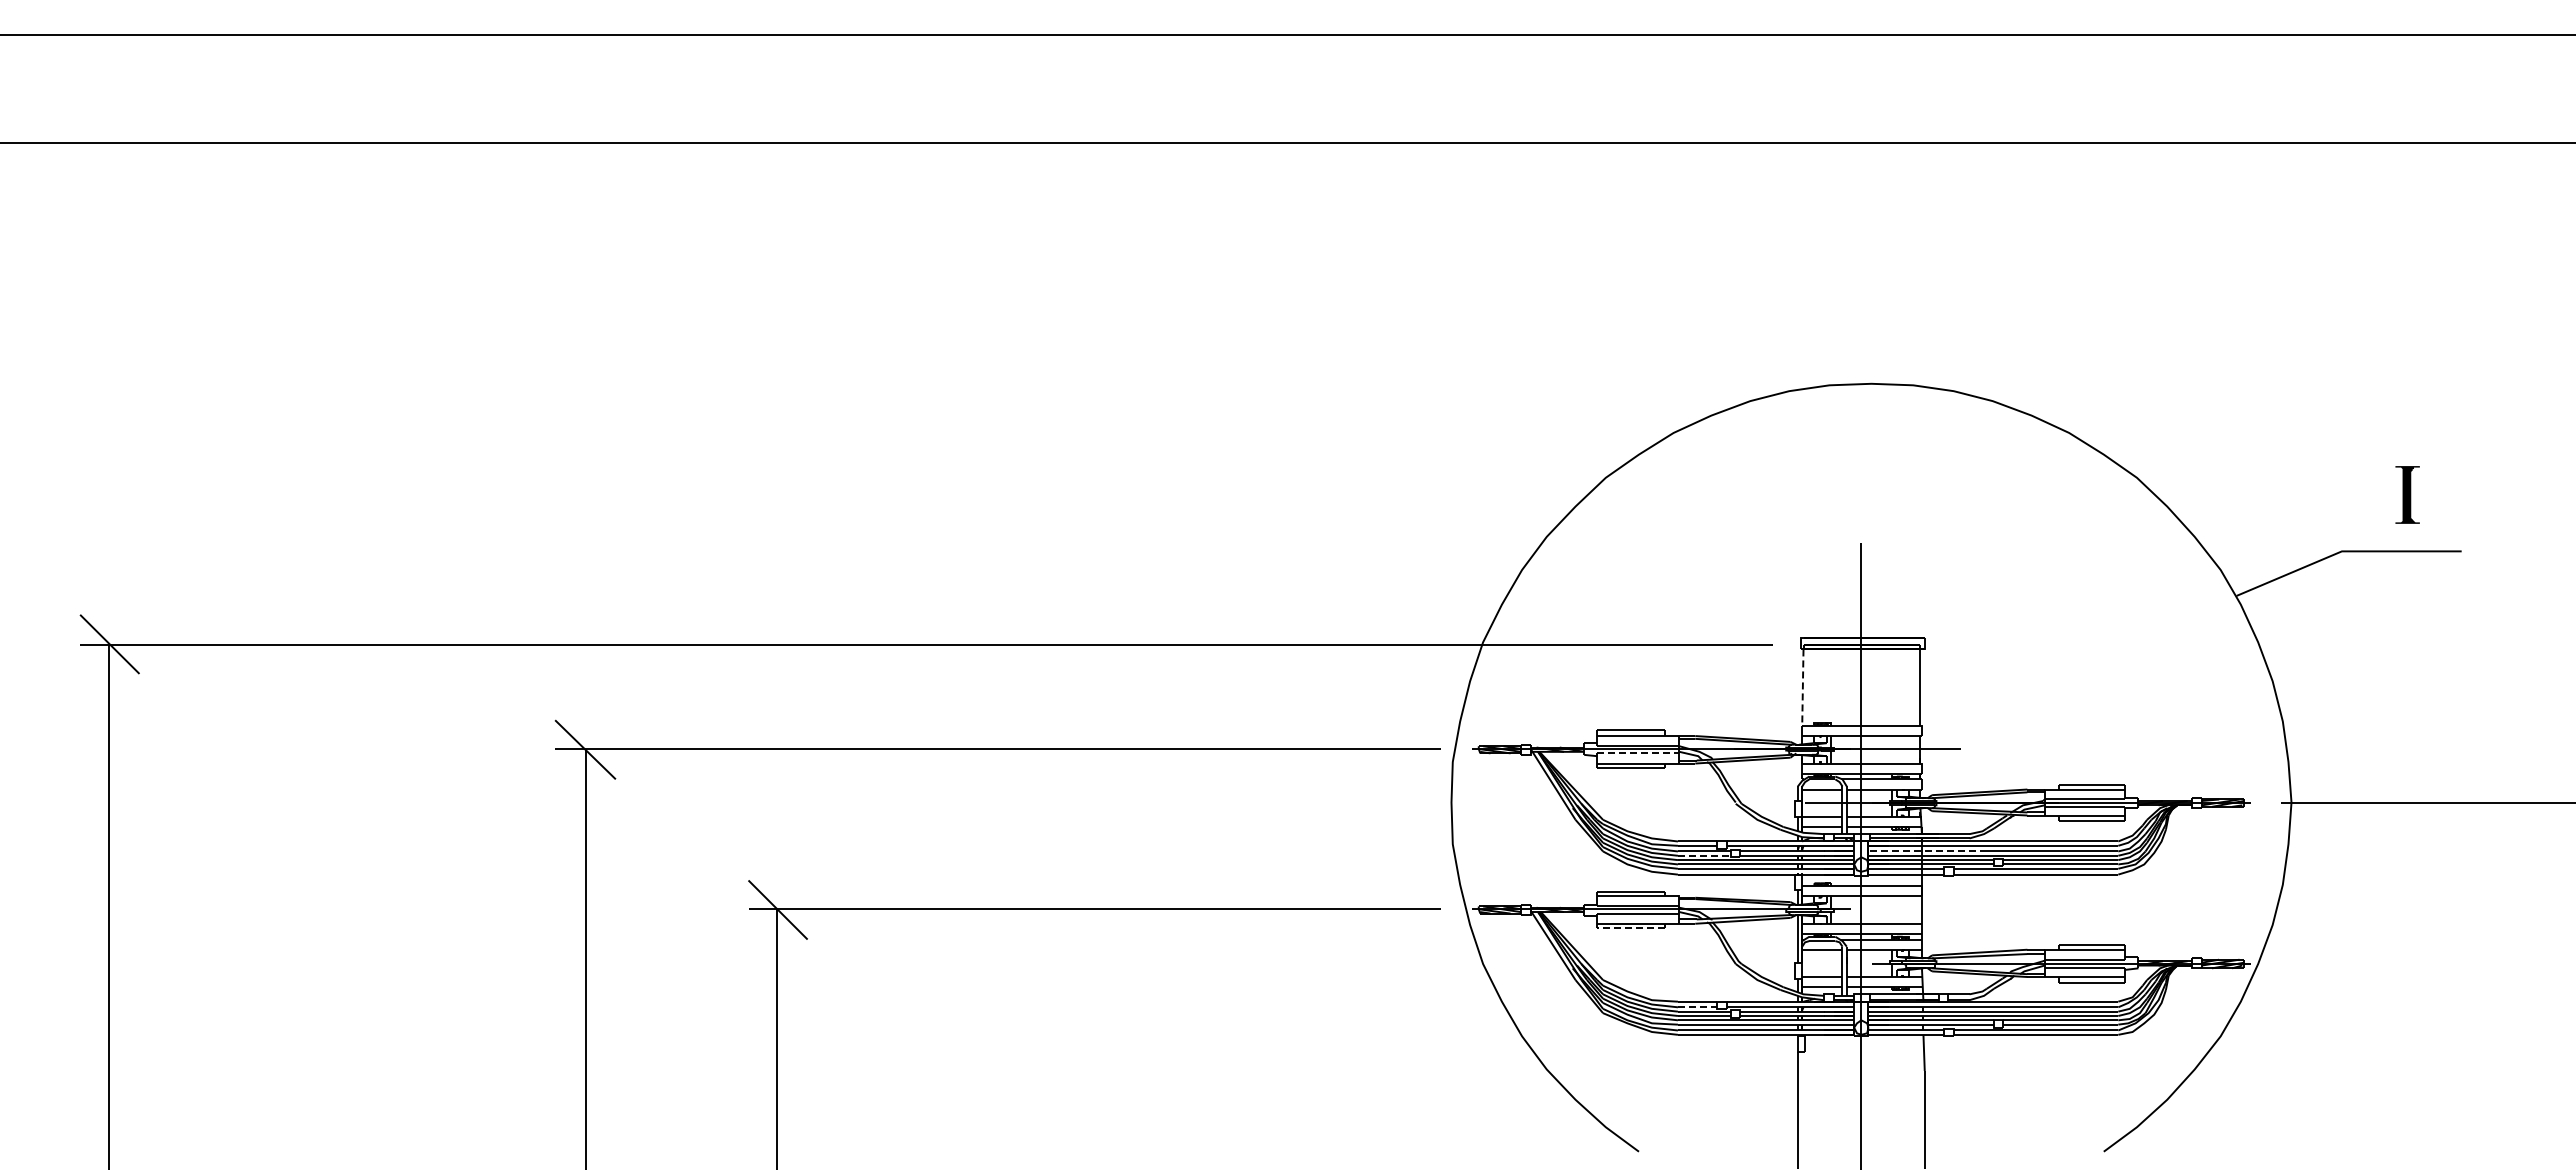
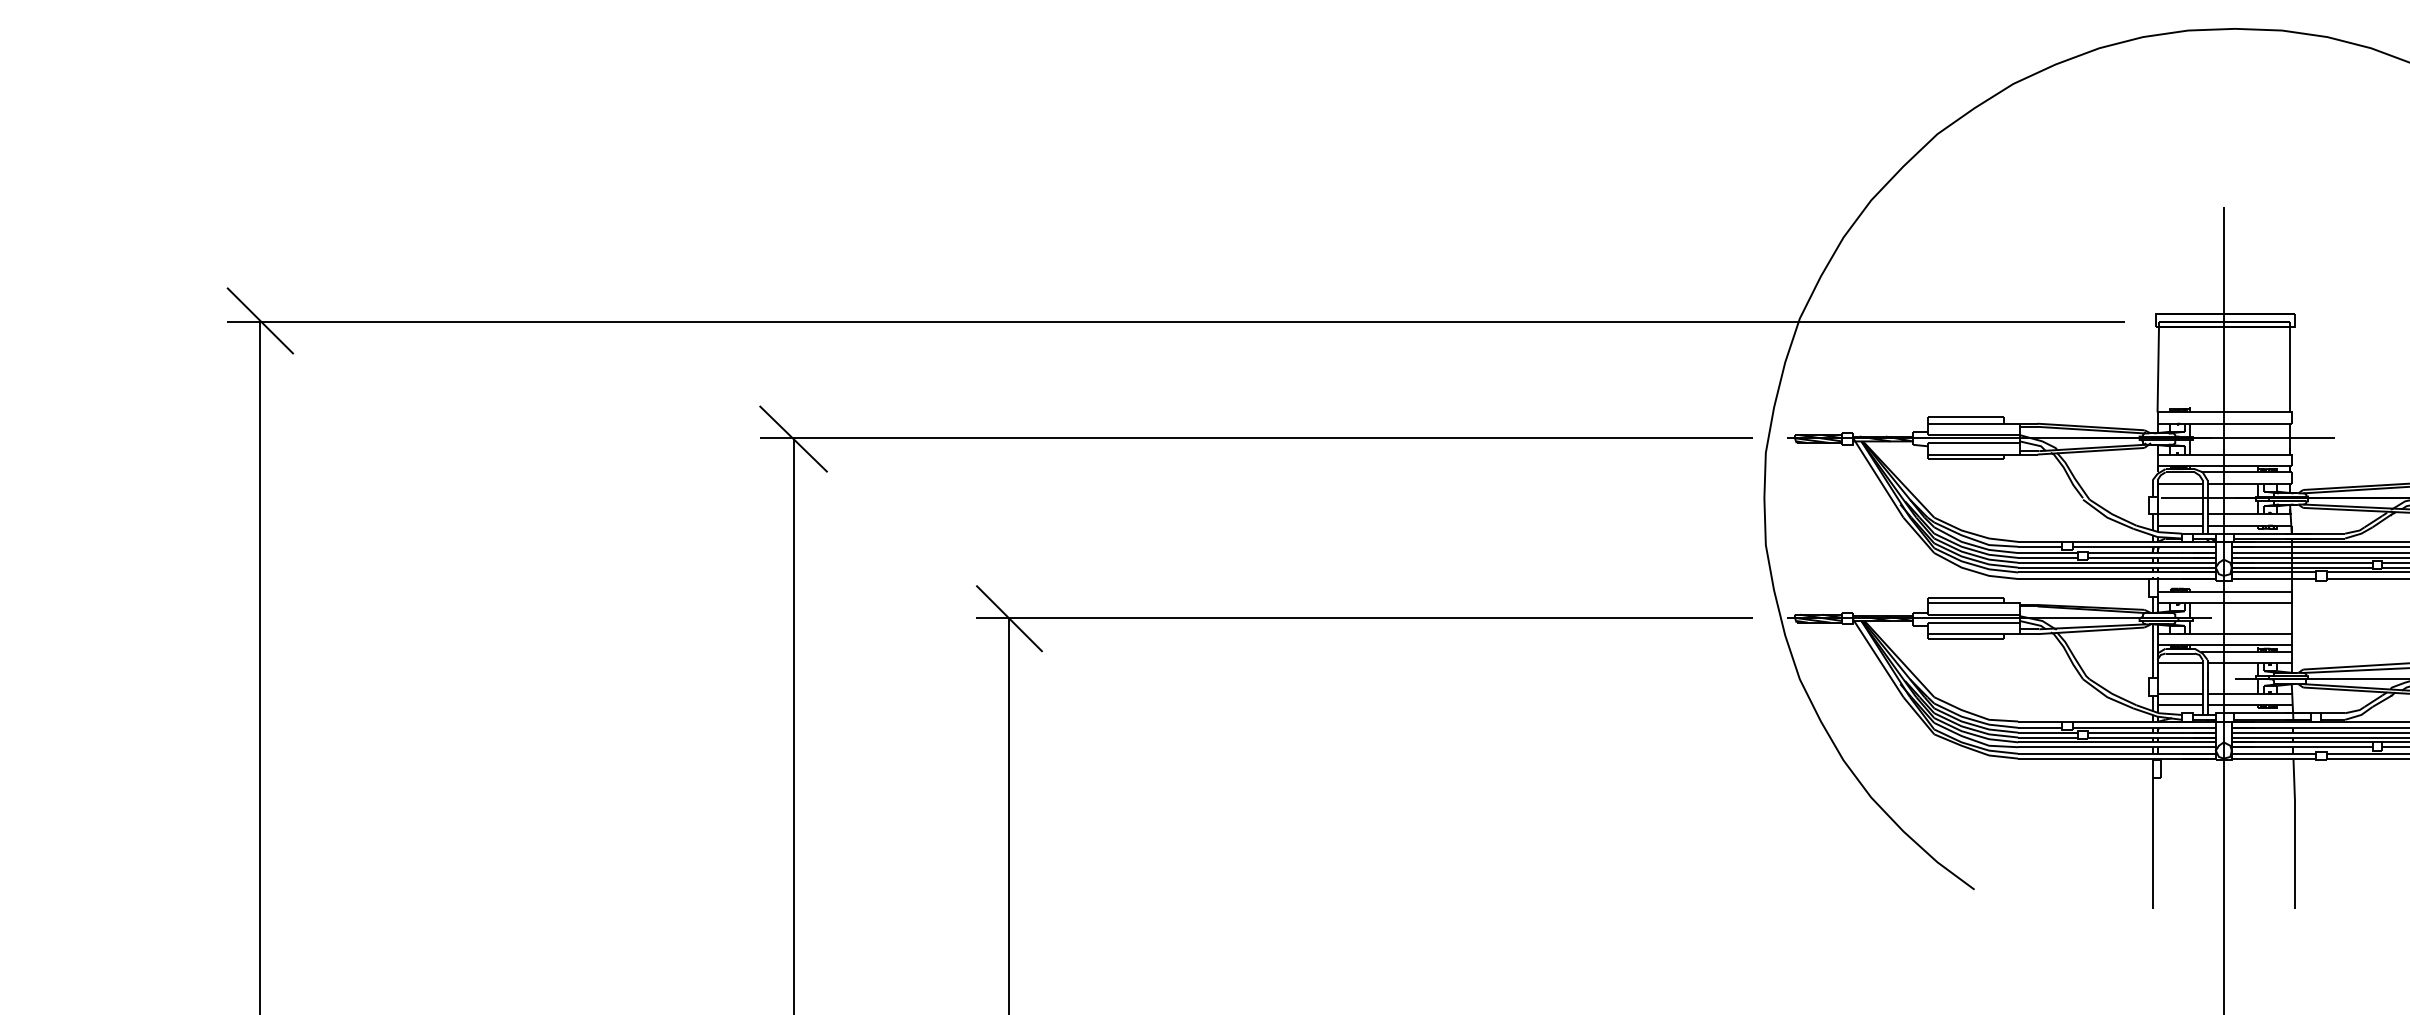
line: (1802, 688) -> (2157, 370), dashed -> solid
line: (1638, 753) -> (1974, 443), dashed -> solid
line: (1927, 851) -> (2297, 553), dashed -> solid
line: (1704, 855) -> (2048, 557), dashed -> solid
line: (1631, 928) -> (1966, 639), dashed -> solid
line: (1697, 1007) -> (2040, 728), dashed -> solid

